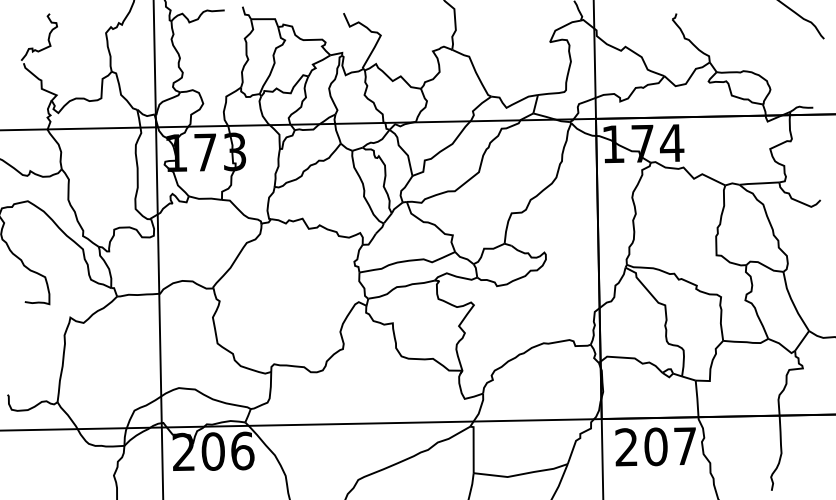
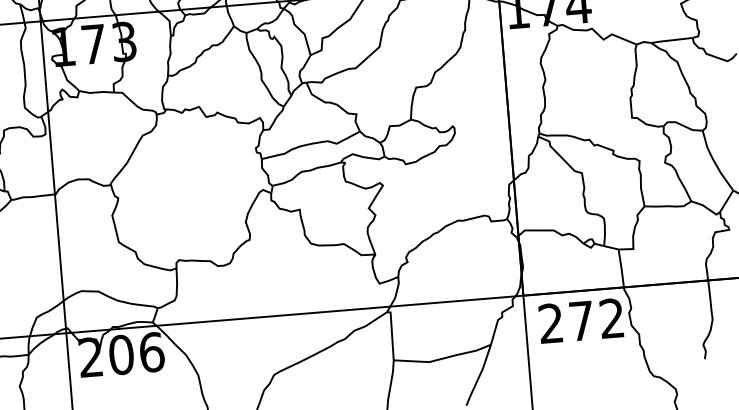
text: (669, 446) -> (595, 319), 207 -> 272

